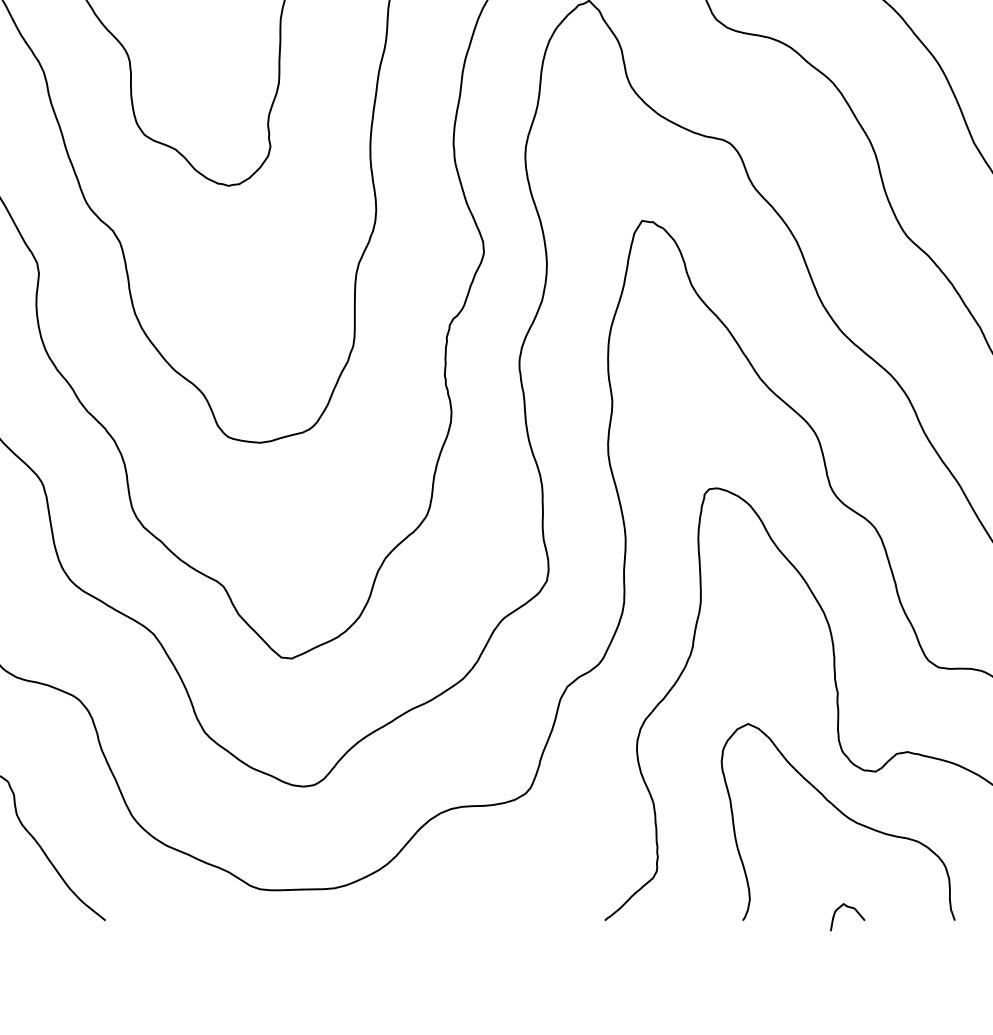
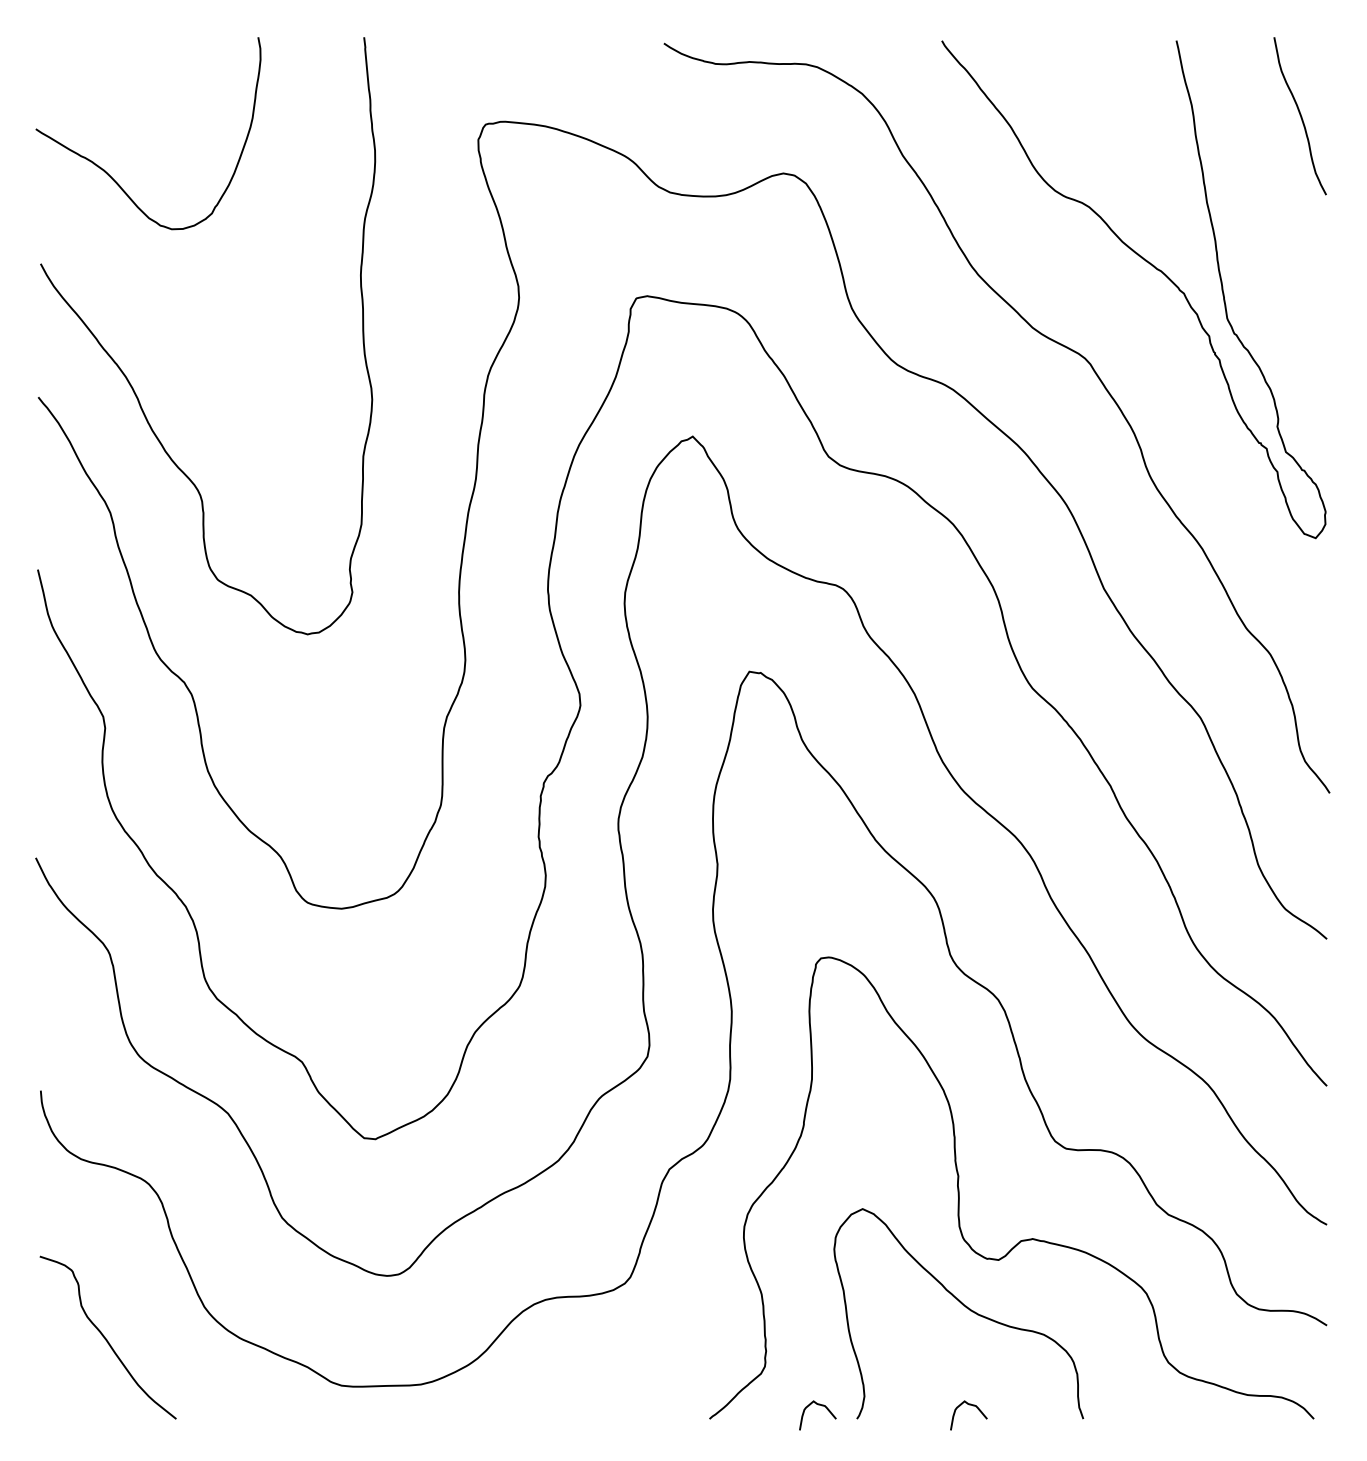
curve: (706, 907) -> (818, 1405), added

